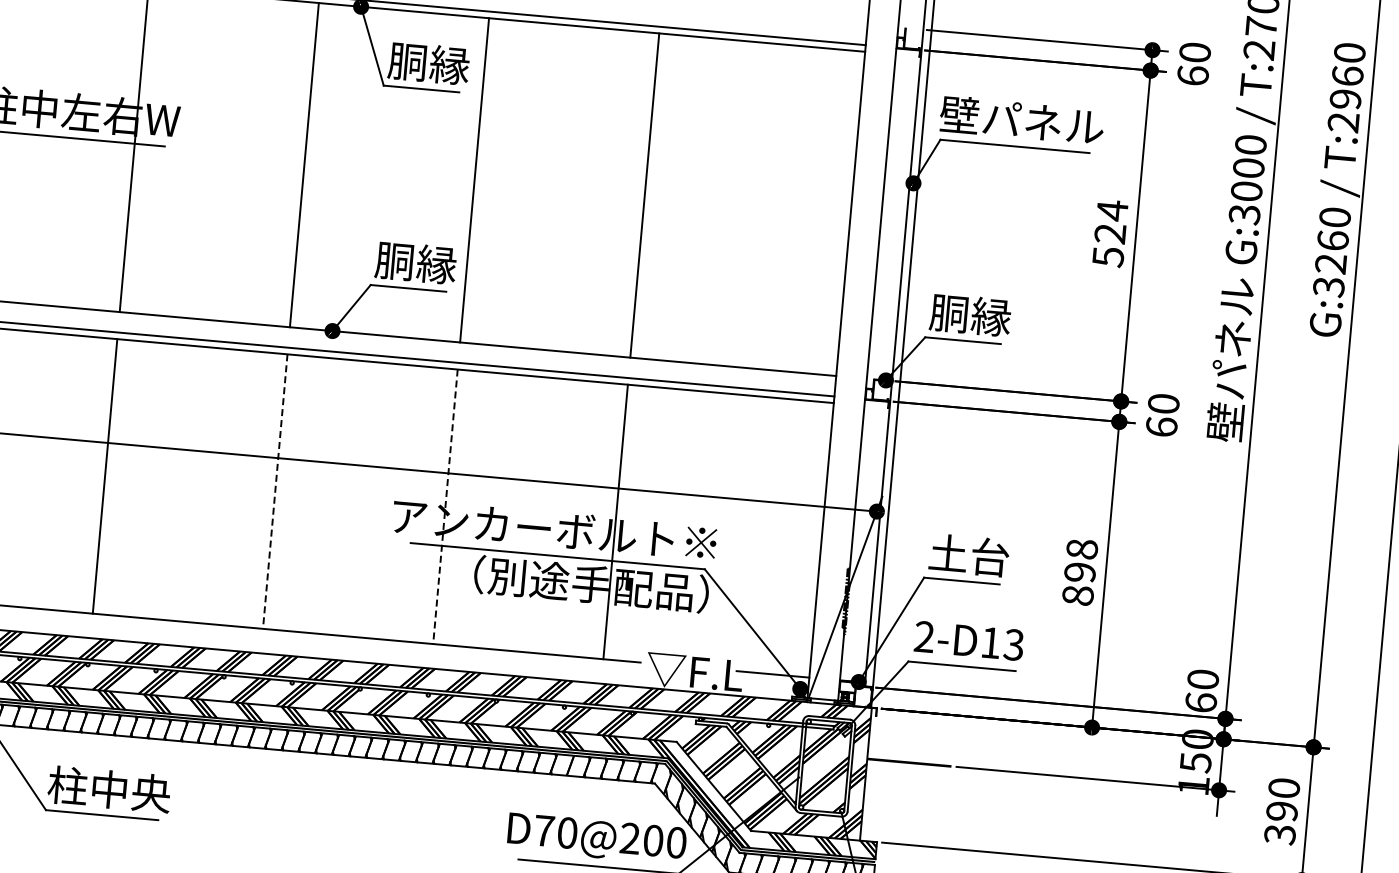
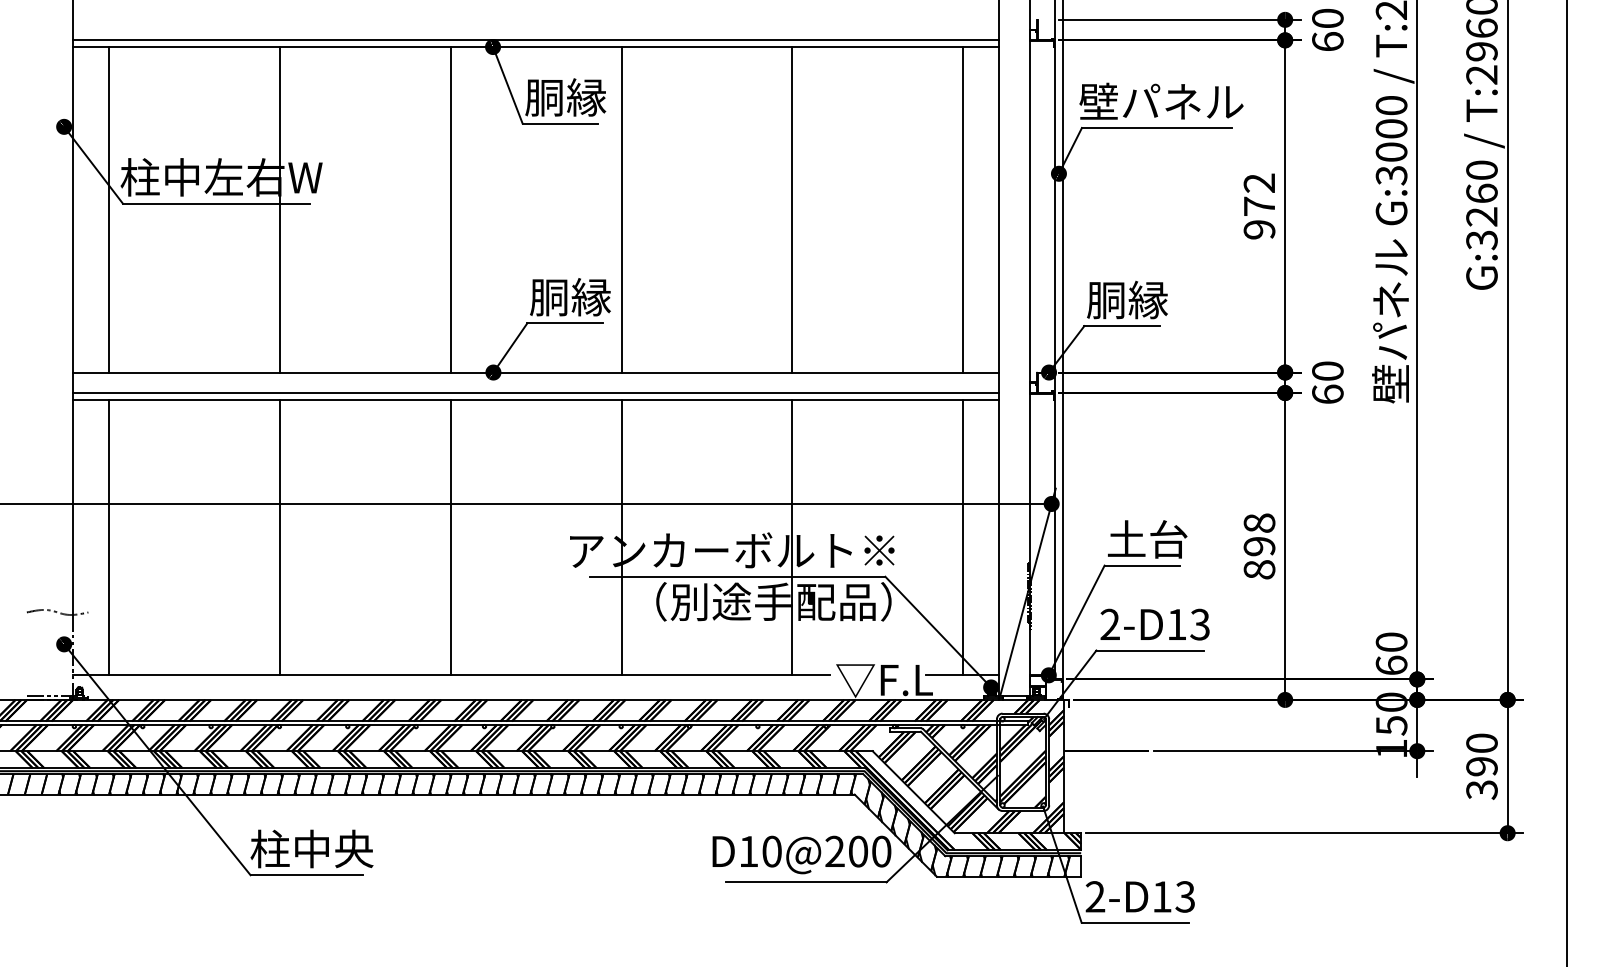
line: (815, 210) -> (963, 209), added
text: (1110, 232) -> (1259, 205), 524 -> 972
line: (275, 491) -> (450, 537), dashed -> solid
line: (445, 506) -> (621, 537), dashed -> solid
line: (786, 537) -> (963, 537), added
text: (544, 830) -> (748, 851), D70@200 -> D10@200

